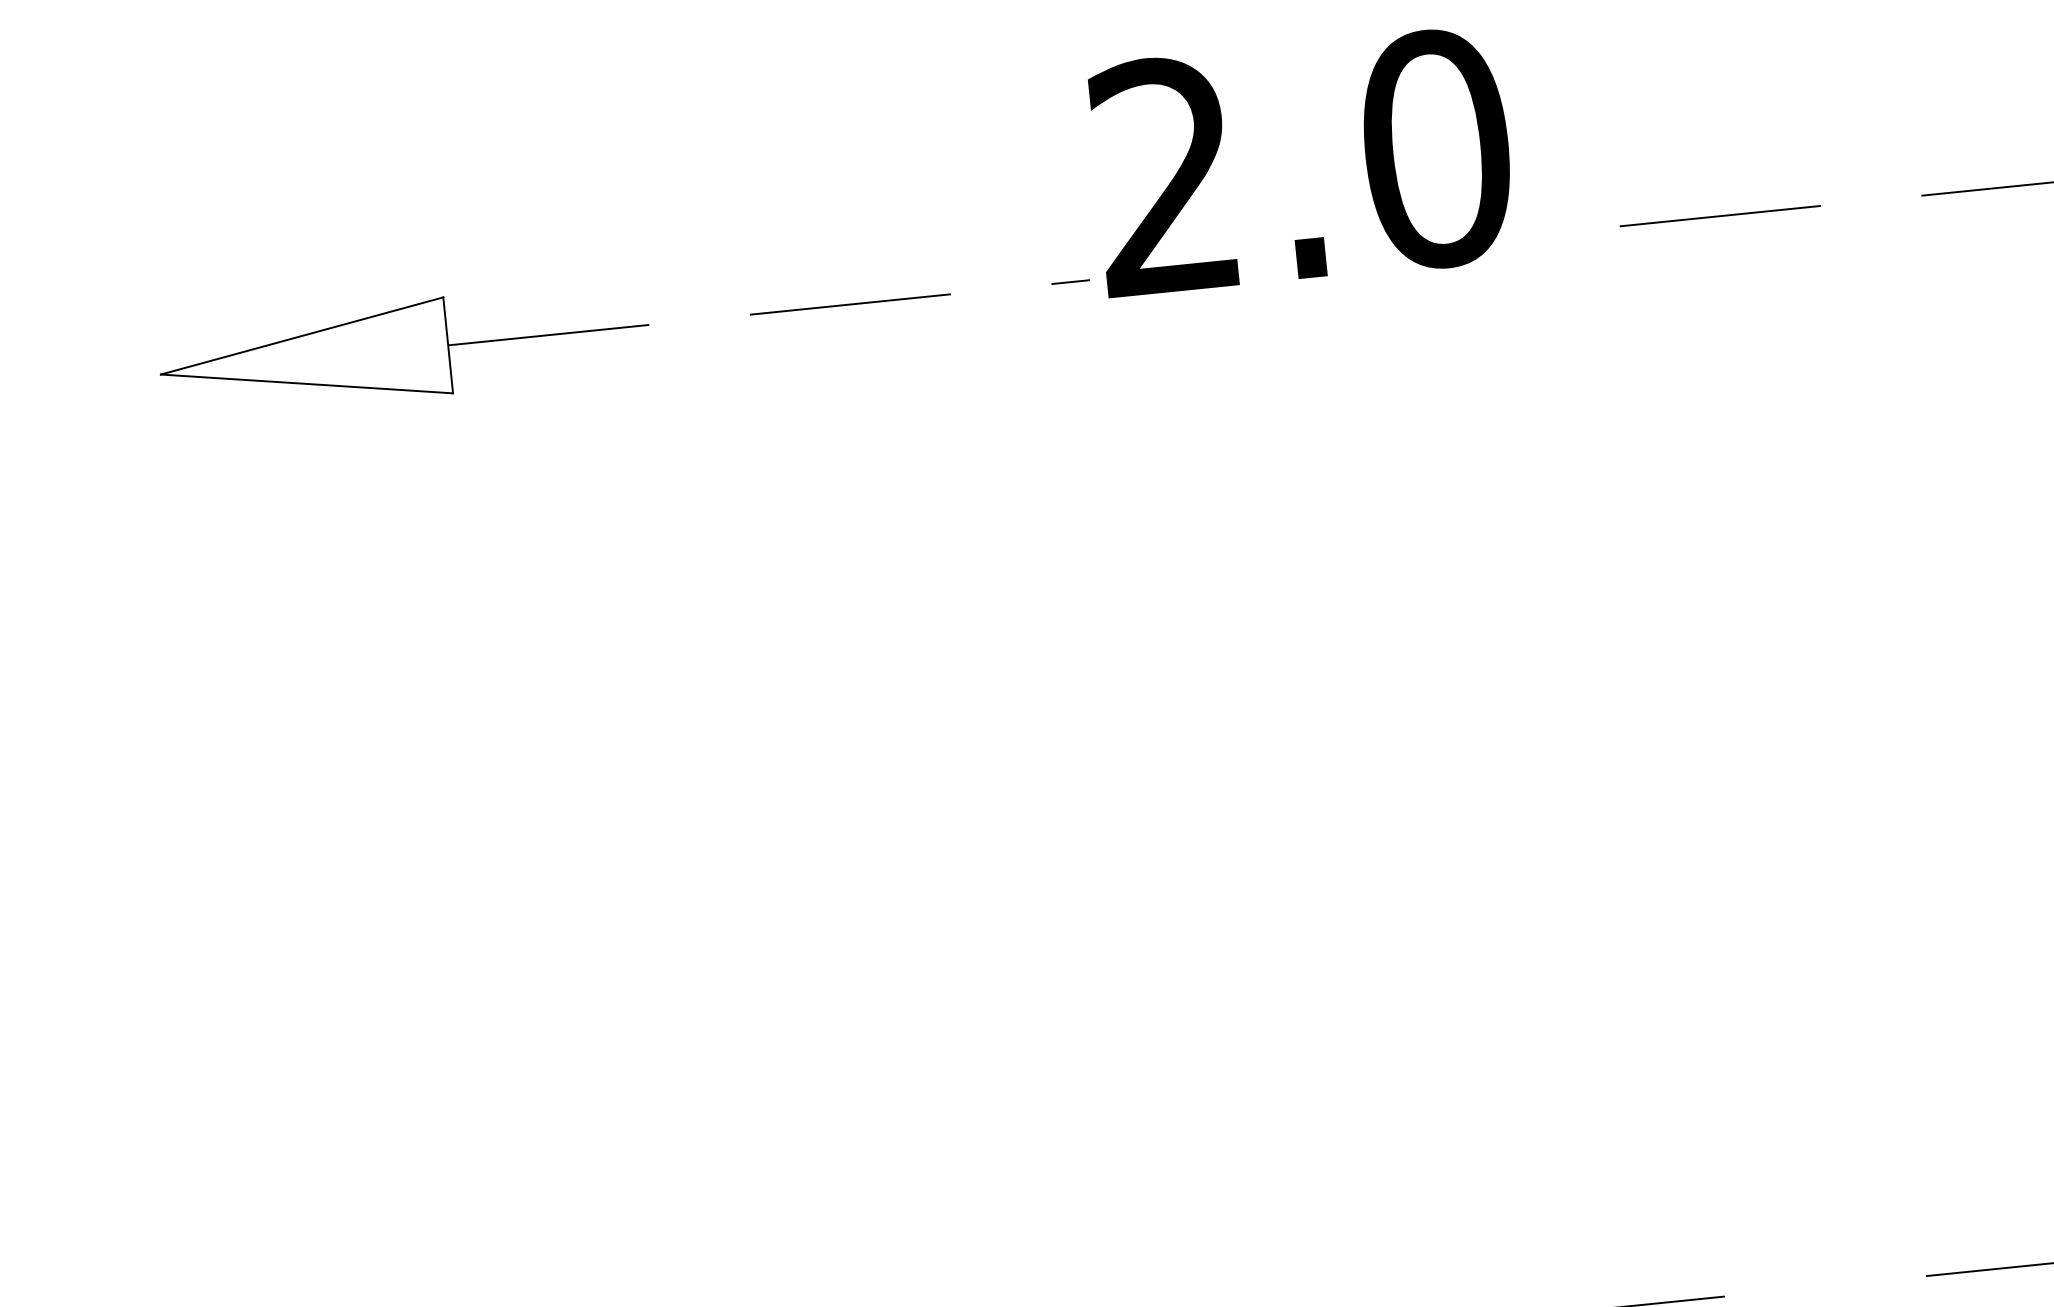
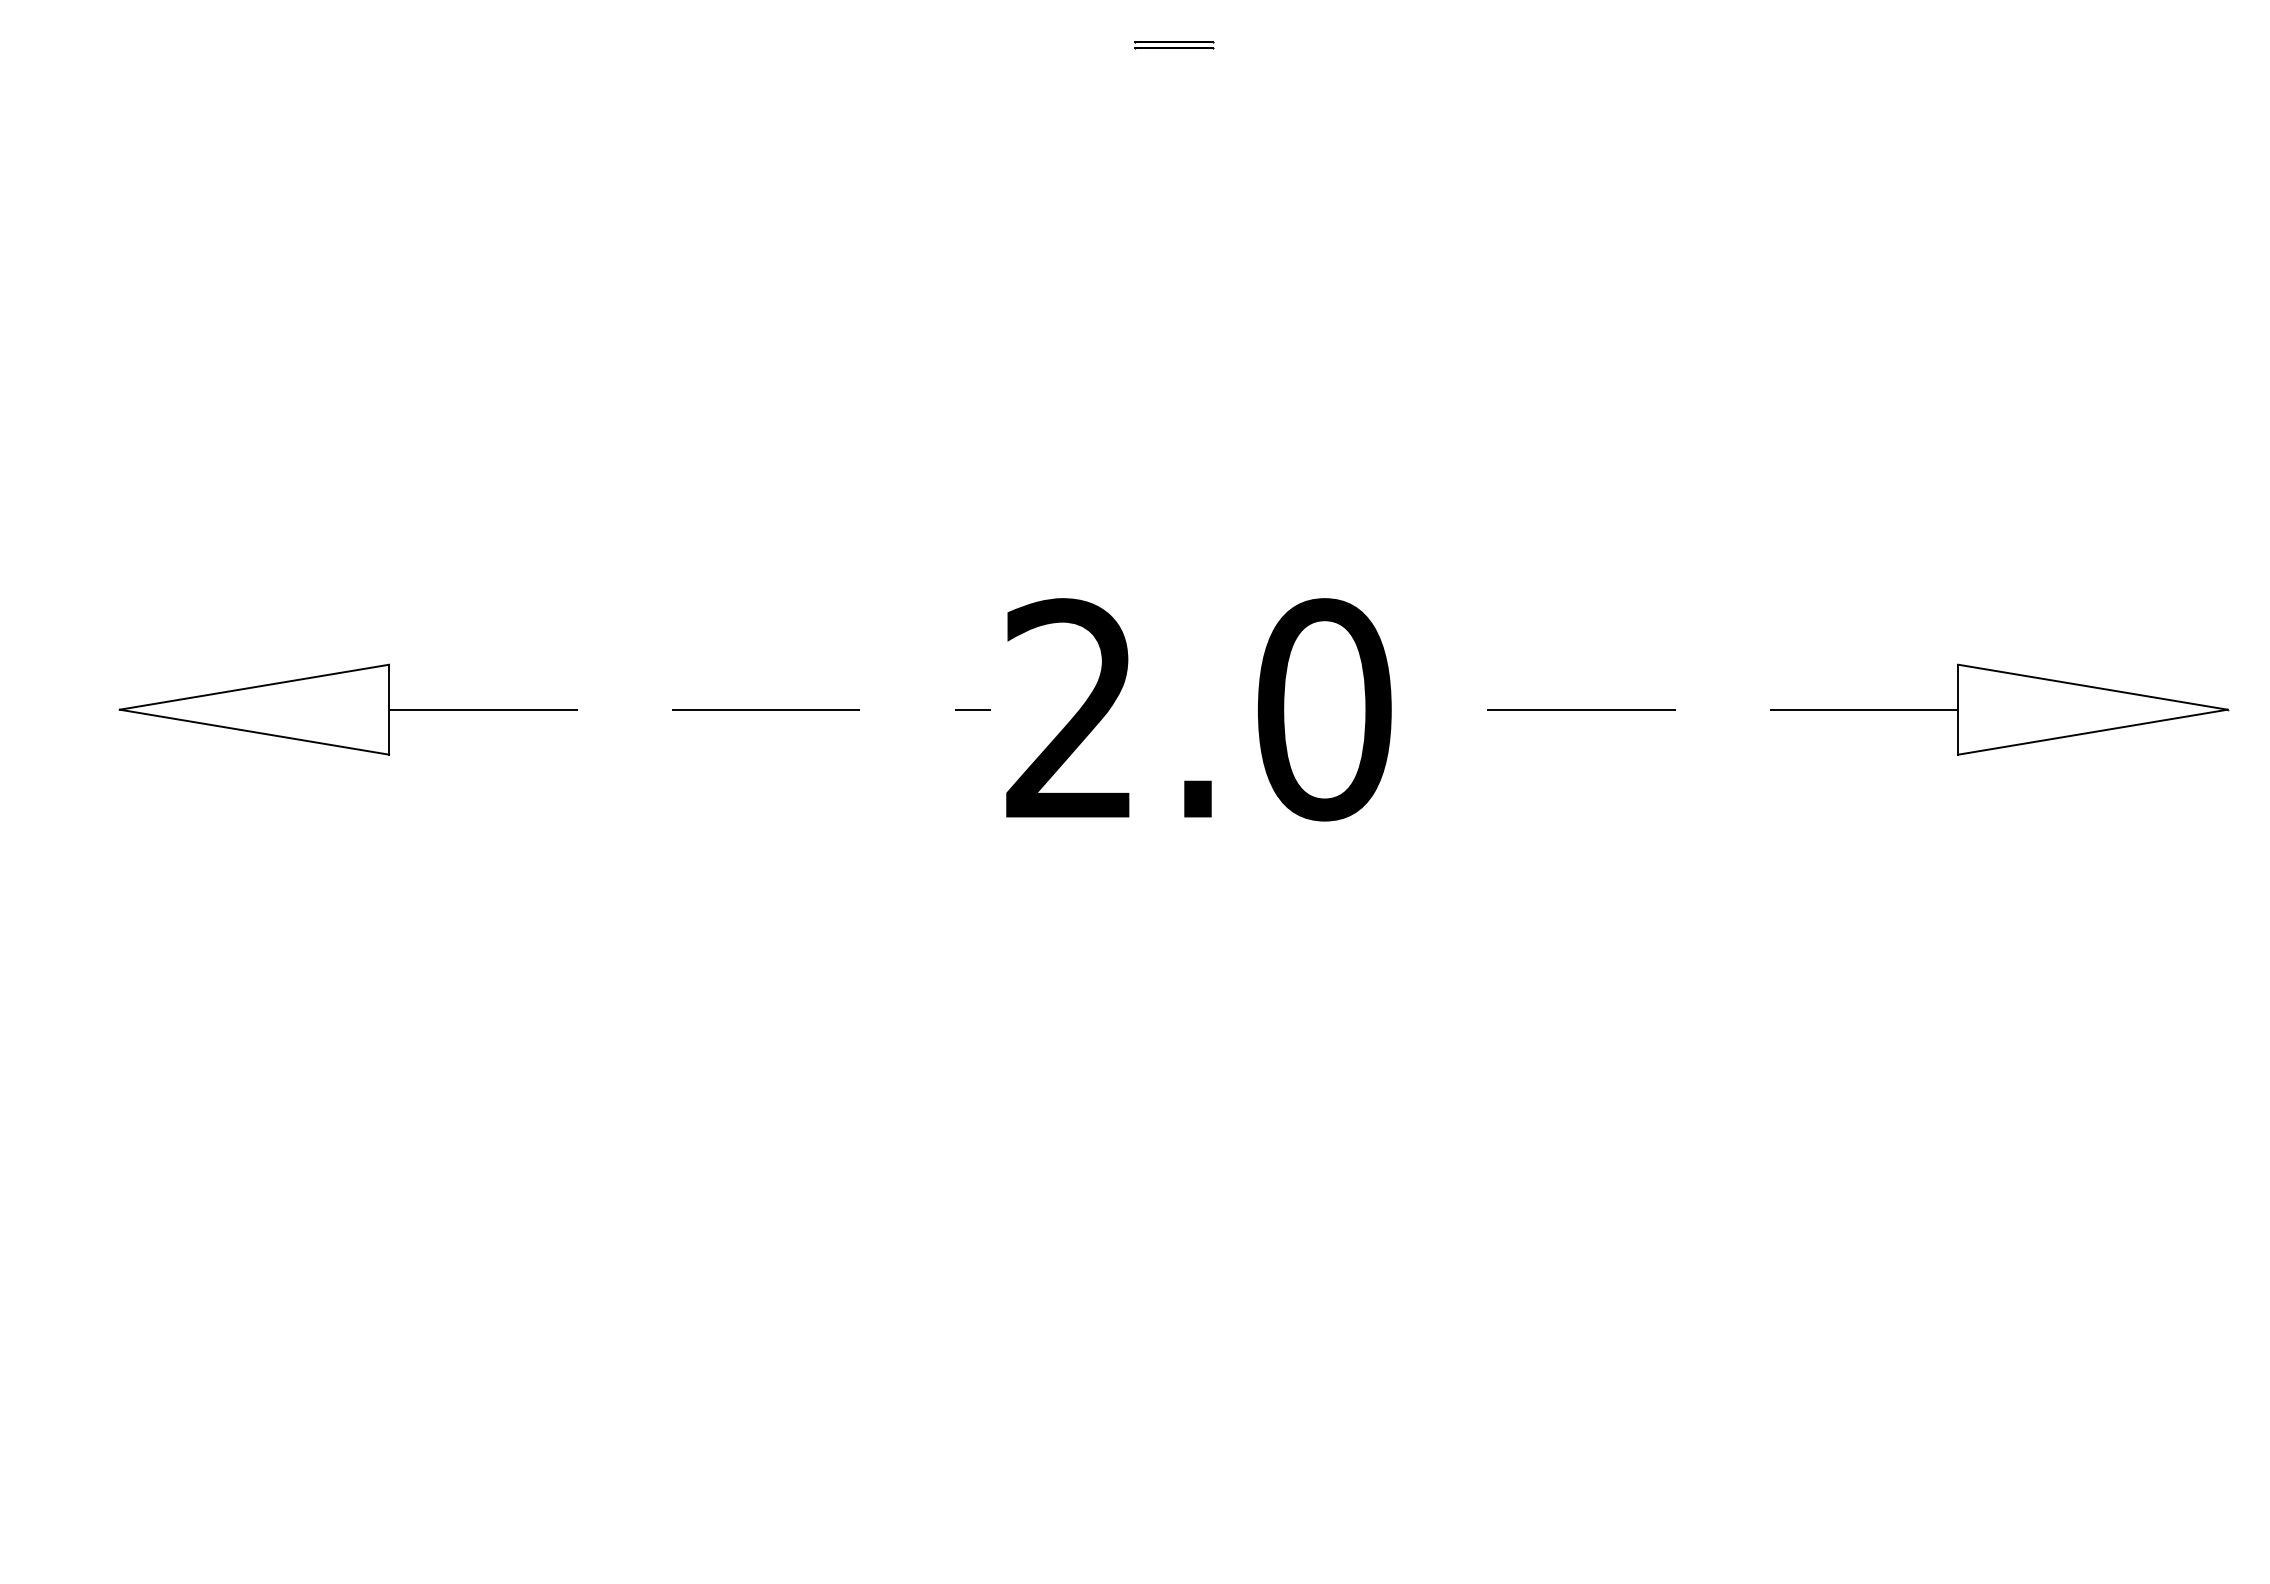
text: (1302, 162) -> (1198, 709), moved

